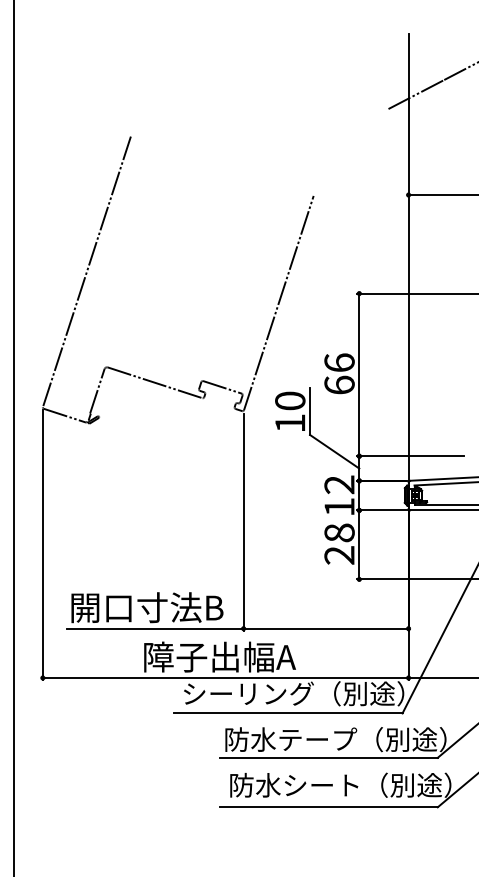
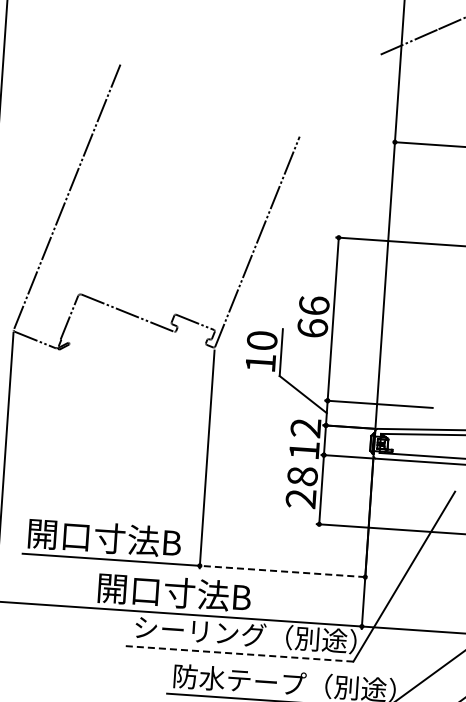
line: (325, 628) -> (281, 571), solid -> dashed
text: (220, 656) -> (174, 592), 障子出幅A -> 開口寸法B
line: (287, 713) -> (238, 653), solid -> dashed

